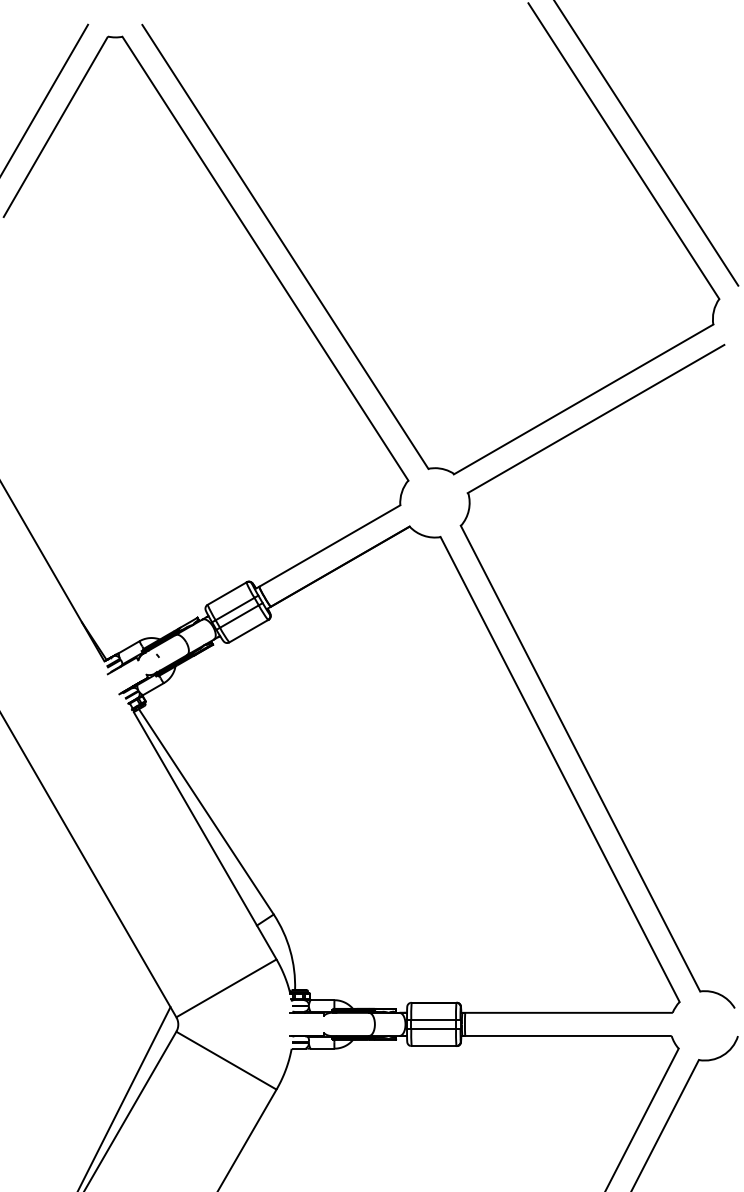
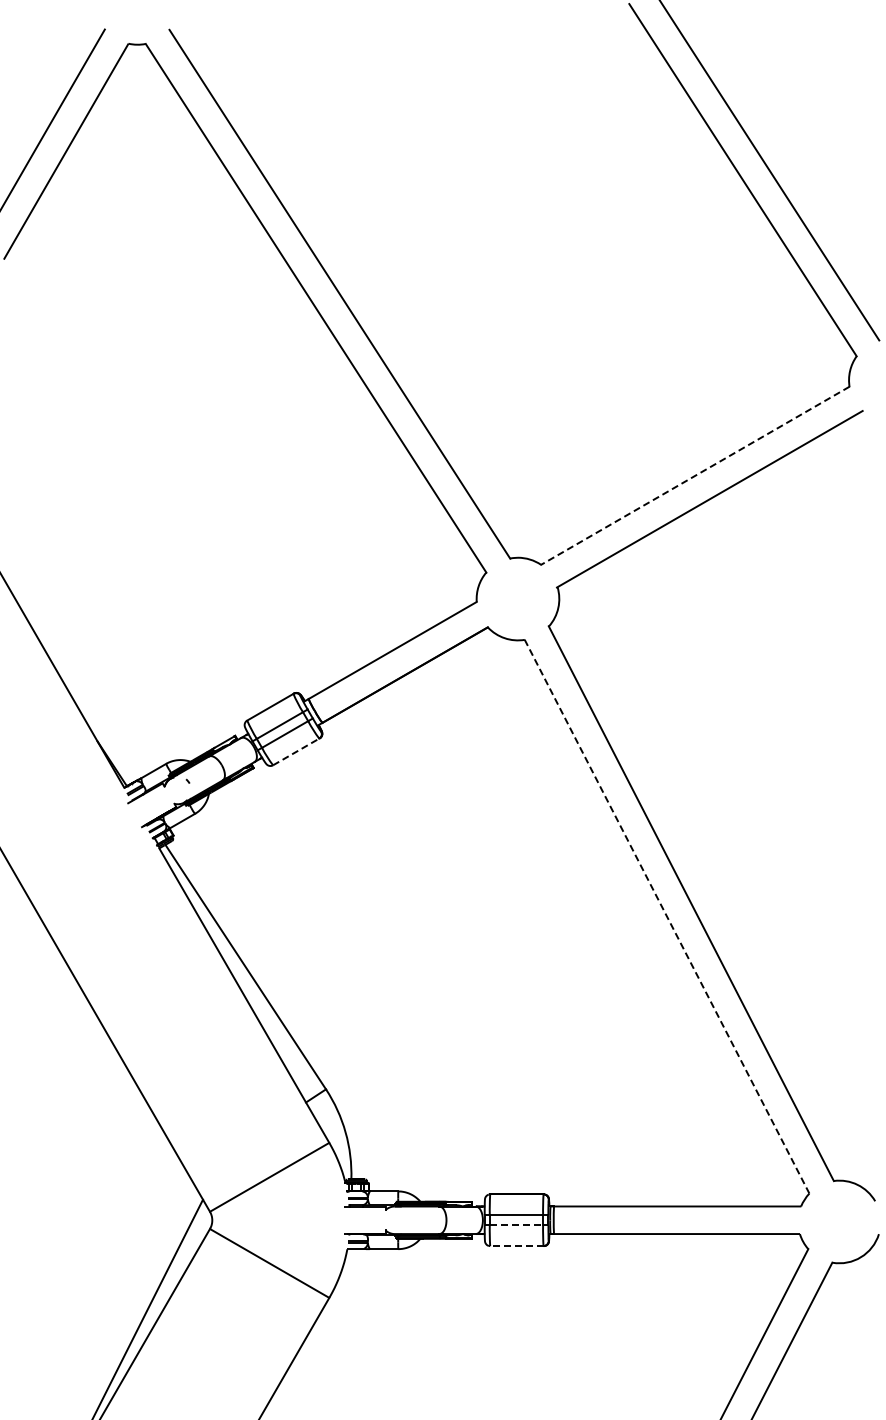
line: (583, 399) -> (694, 476), solid -> dashed
line: (248, 630) -> (296, 751), solid -> dashed
line: (560, 770) -> (667, 917), solid -> dashed
line: (433, 1028) -> (516, 1225), solid -> dashed
line: (433, 1046) -> (516, 1246), solid -> dashed

